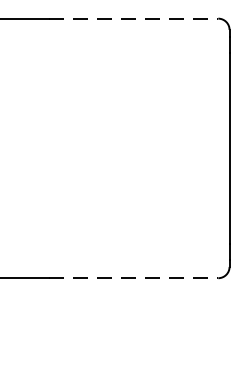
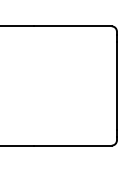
line: (132, 18) -> (72, 26), dashed -> solid
line: (132, 277) -> (72, 145), dashed -> solid

